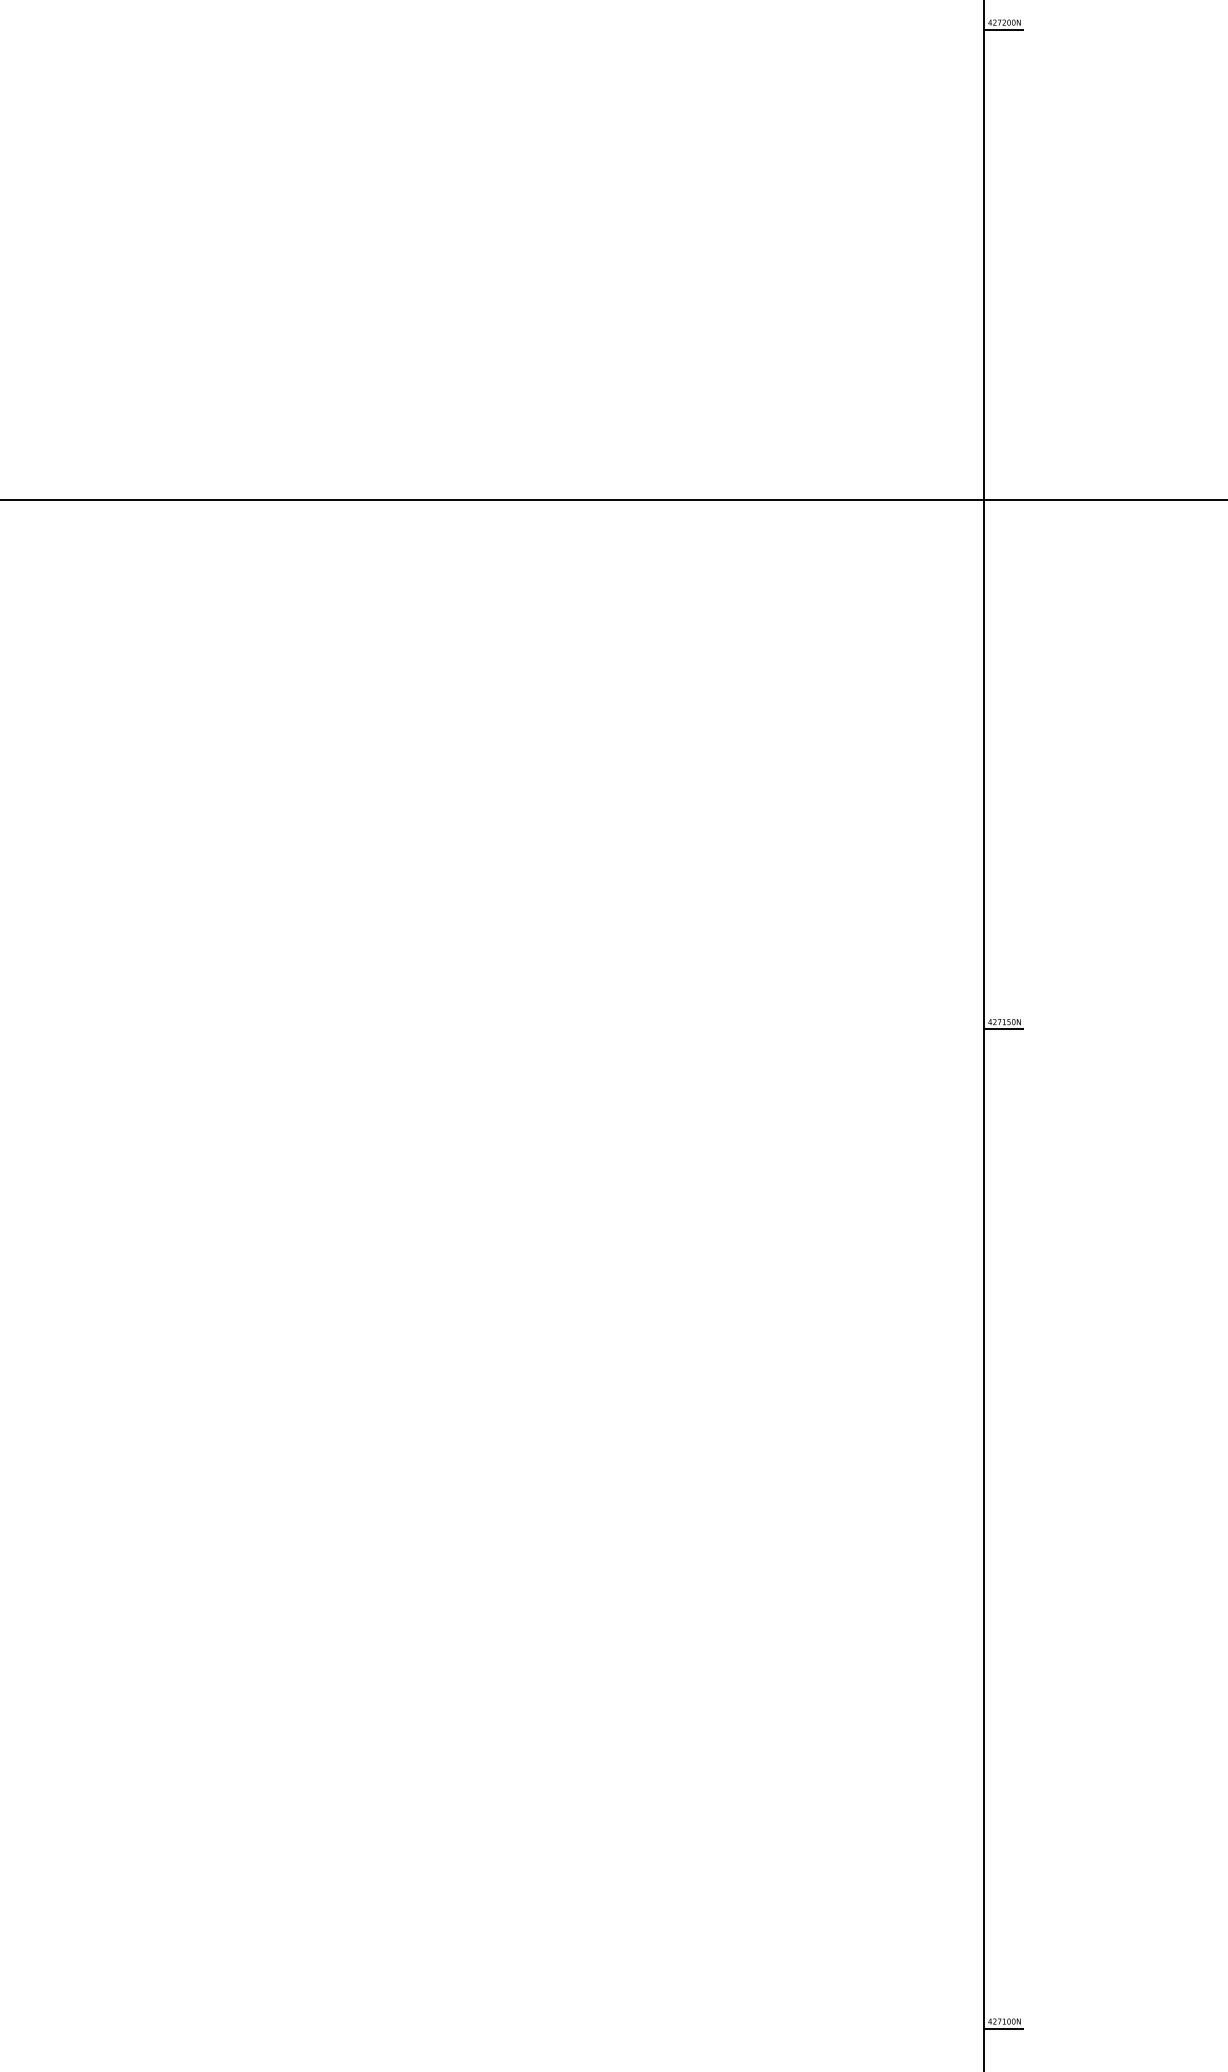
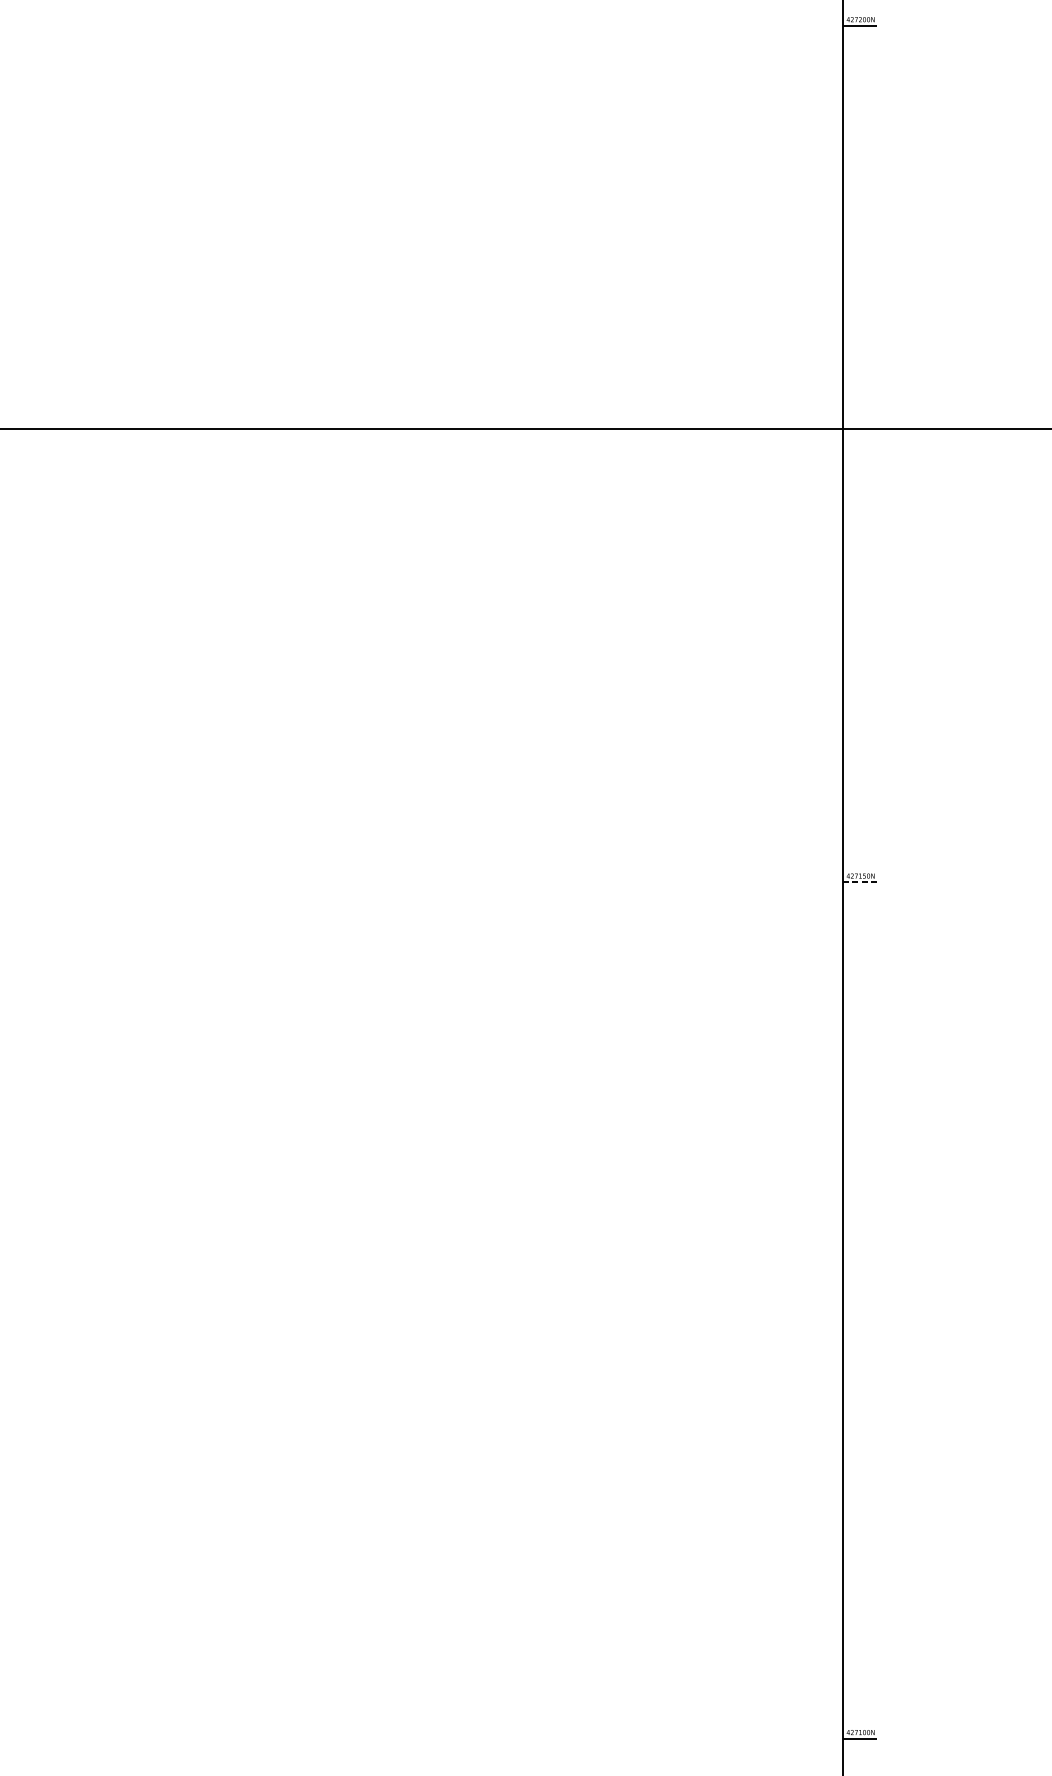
line: (1003, 1029) -> (859, 882), solid -> dashed

